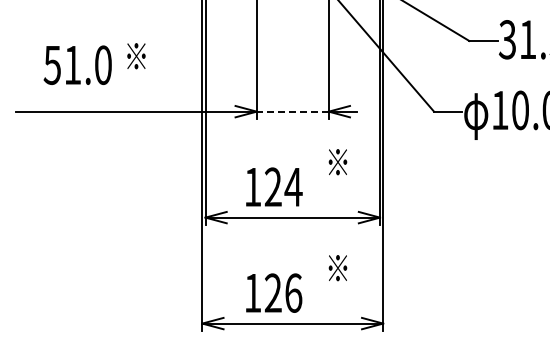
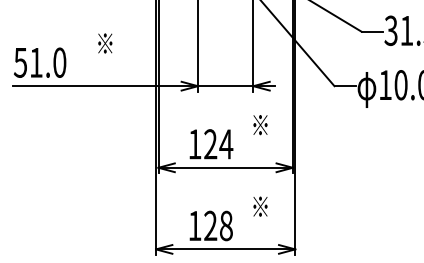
text: (77, 64) -> (39, 62), moved
line: (292, 111) -> (225, 86), dashed -> solid
text: (293, 292) -> (226, 225), 126 -> 128

